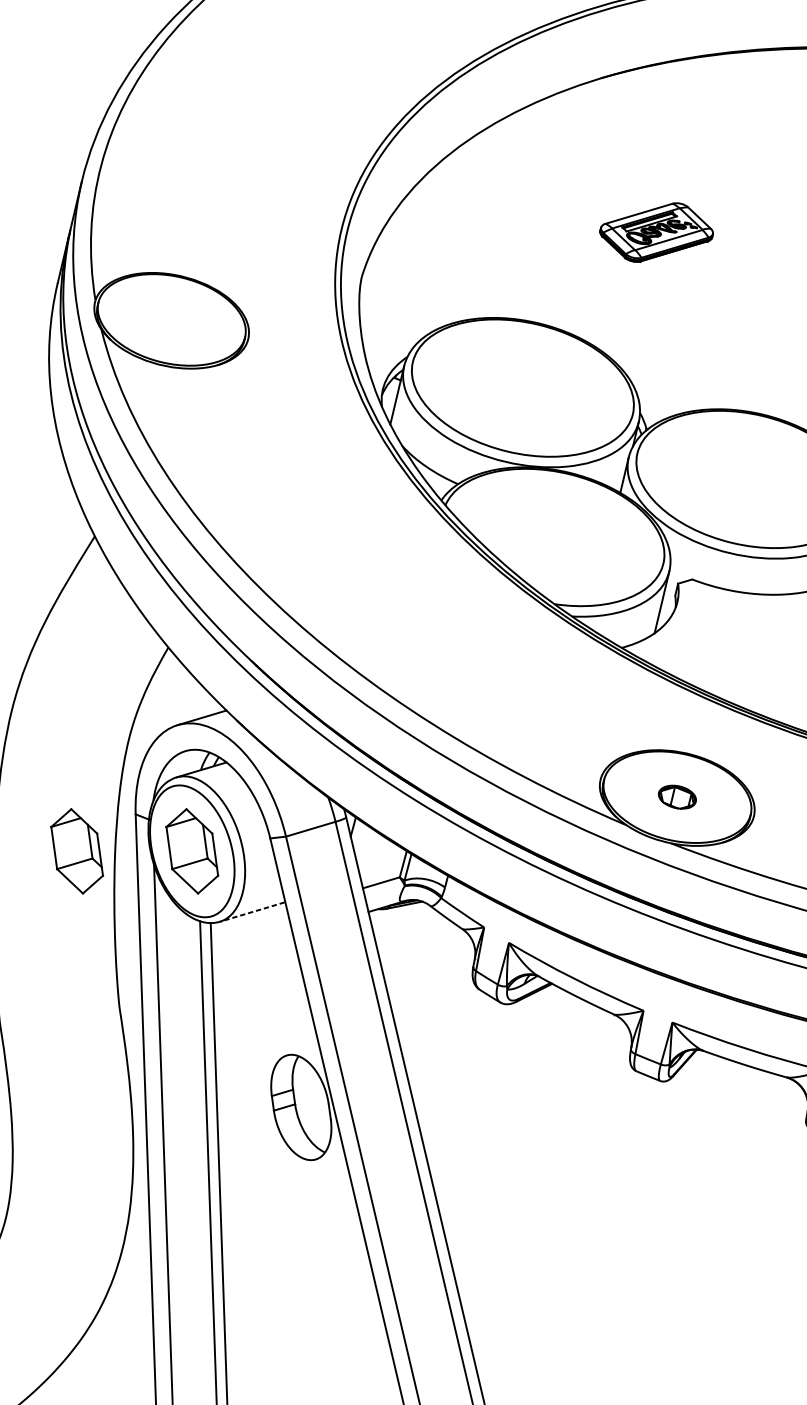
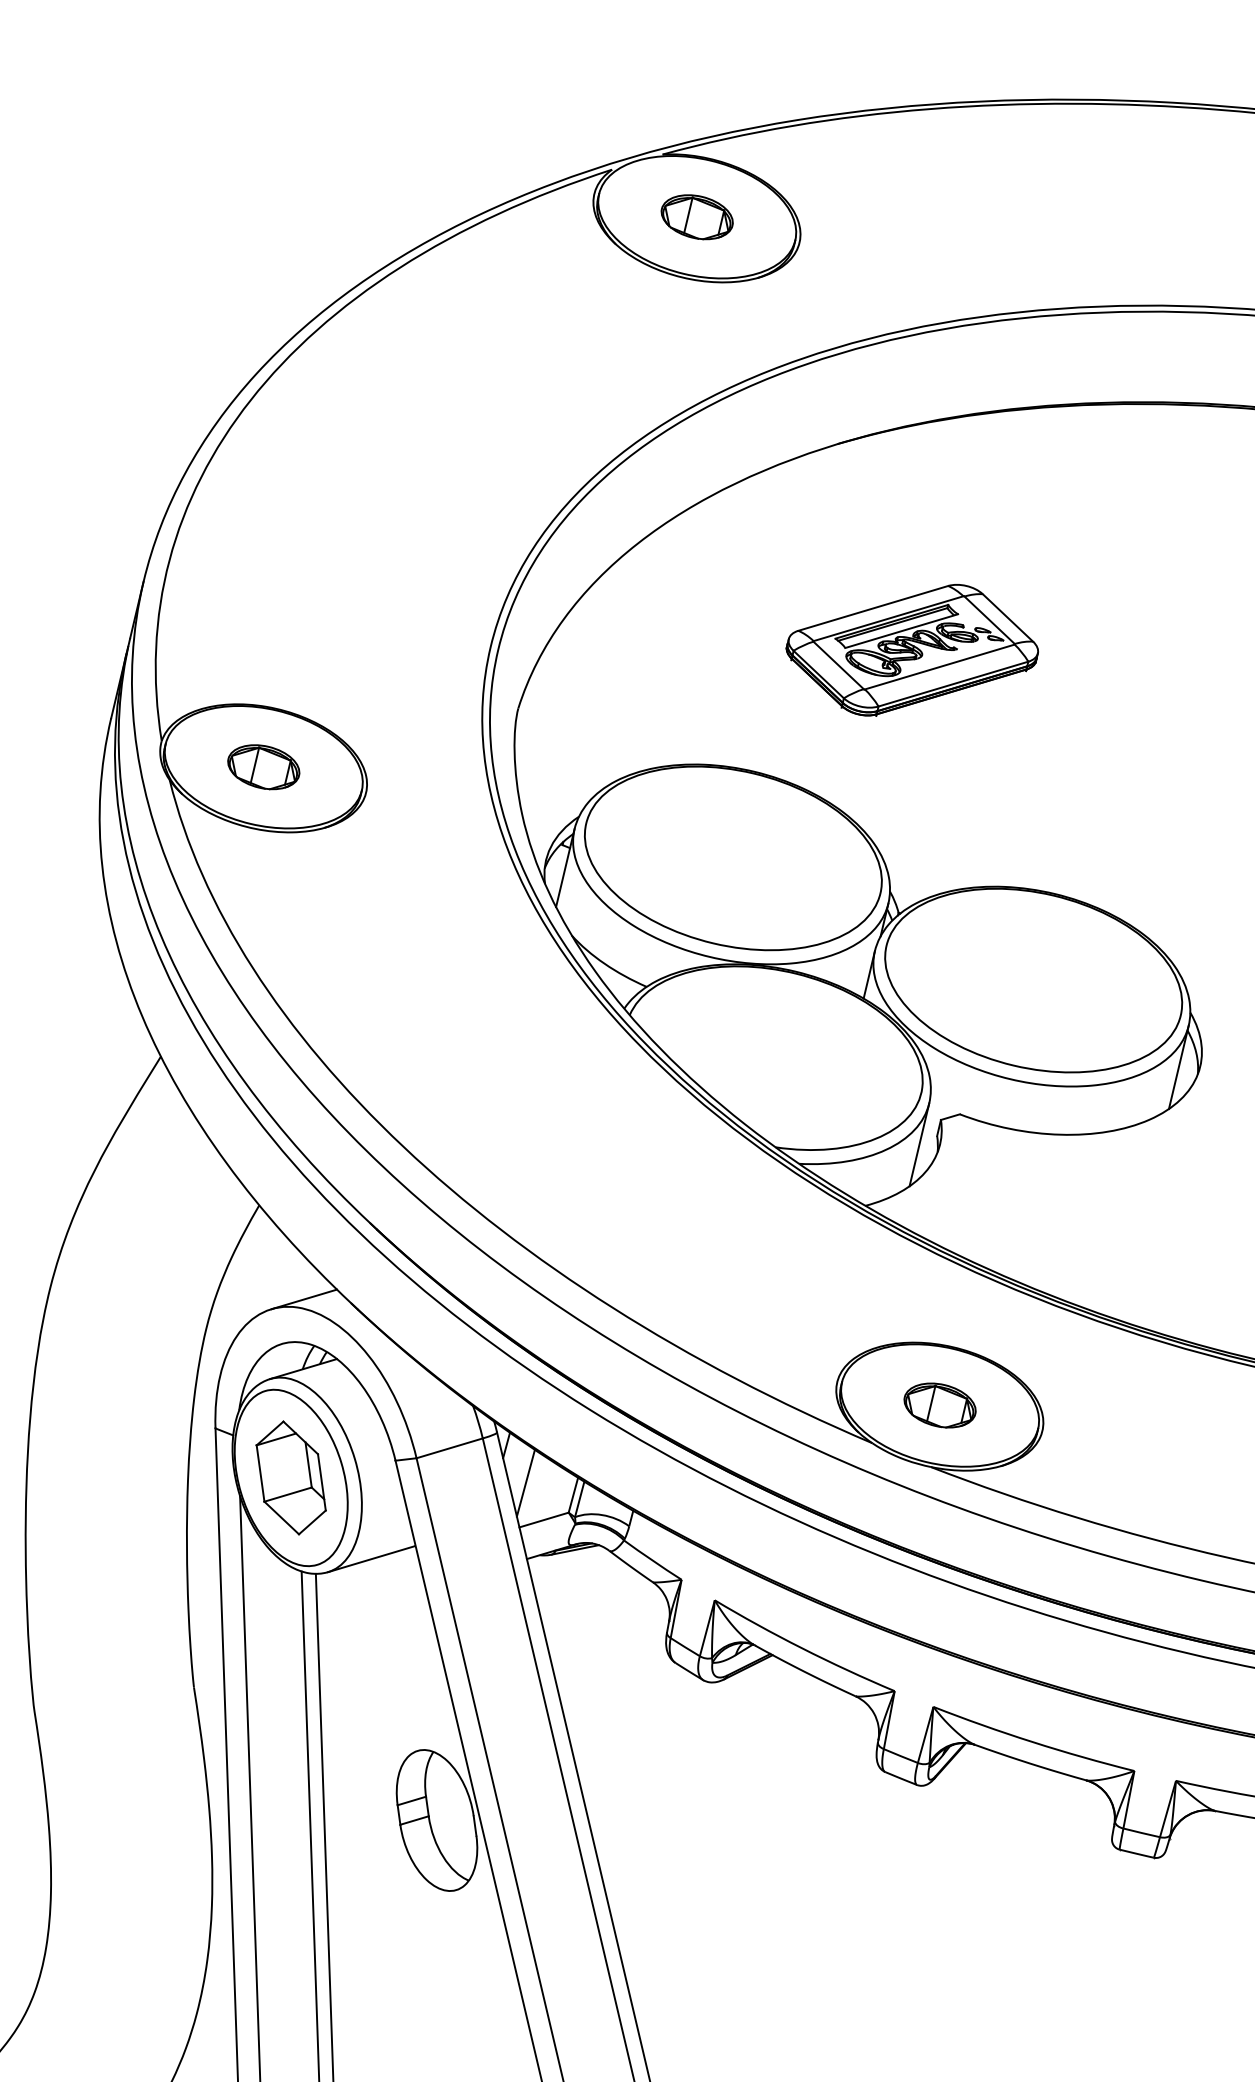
part: (656, 232) -> (911, 650), size x1.67
part: (171, 320) -> (263, 767), added
part: (677, 797) -> (939, 1405), size x1.43
part: (76, 851) -> (136, 1477), removed
line: (367, 854) -> (525, 1482), added
line: (251, 912) -> (370, 1559), dashed -> solid

